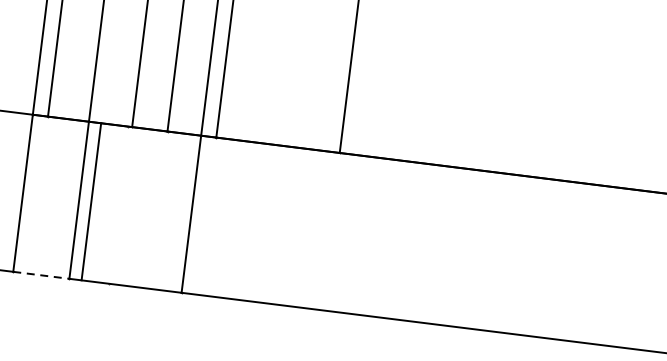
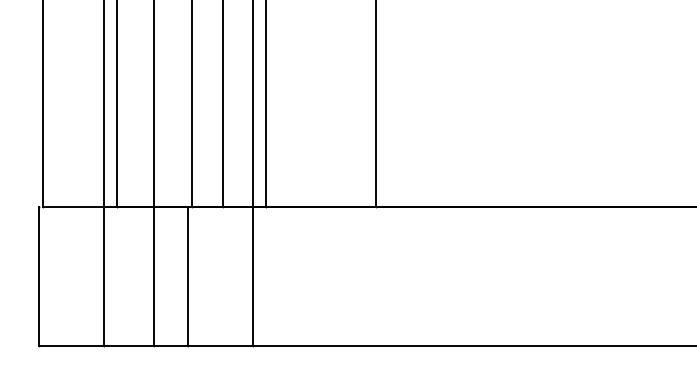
line: (91, 201) -> (188, 276), moved
line: (41, 275) -> (128, 346), dashed -> solid

